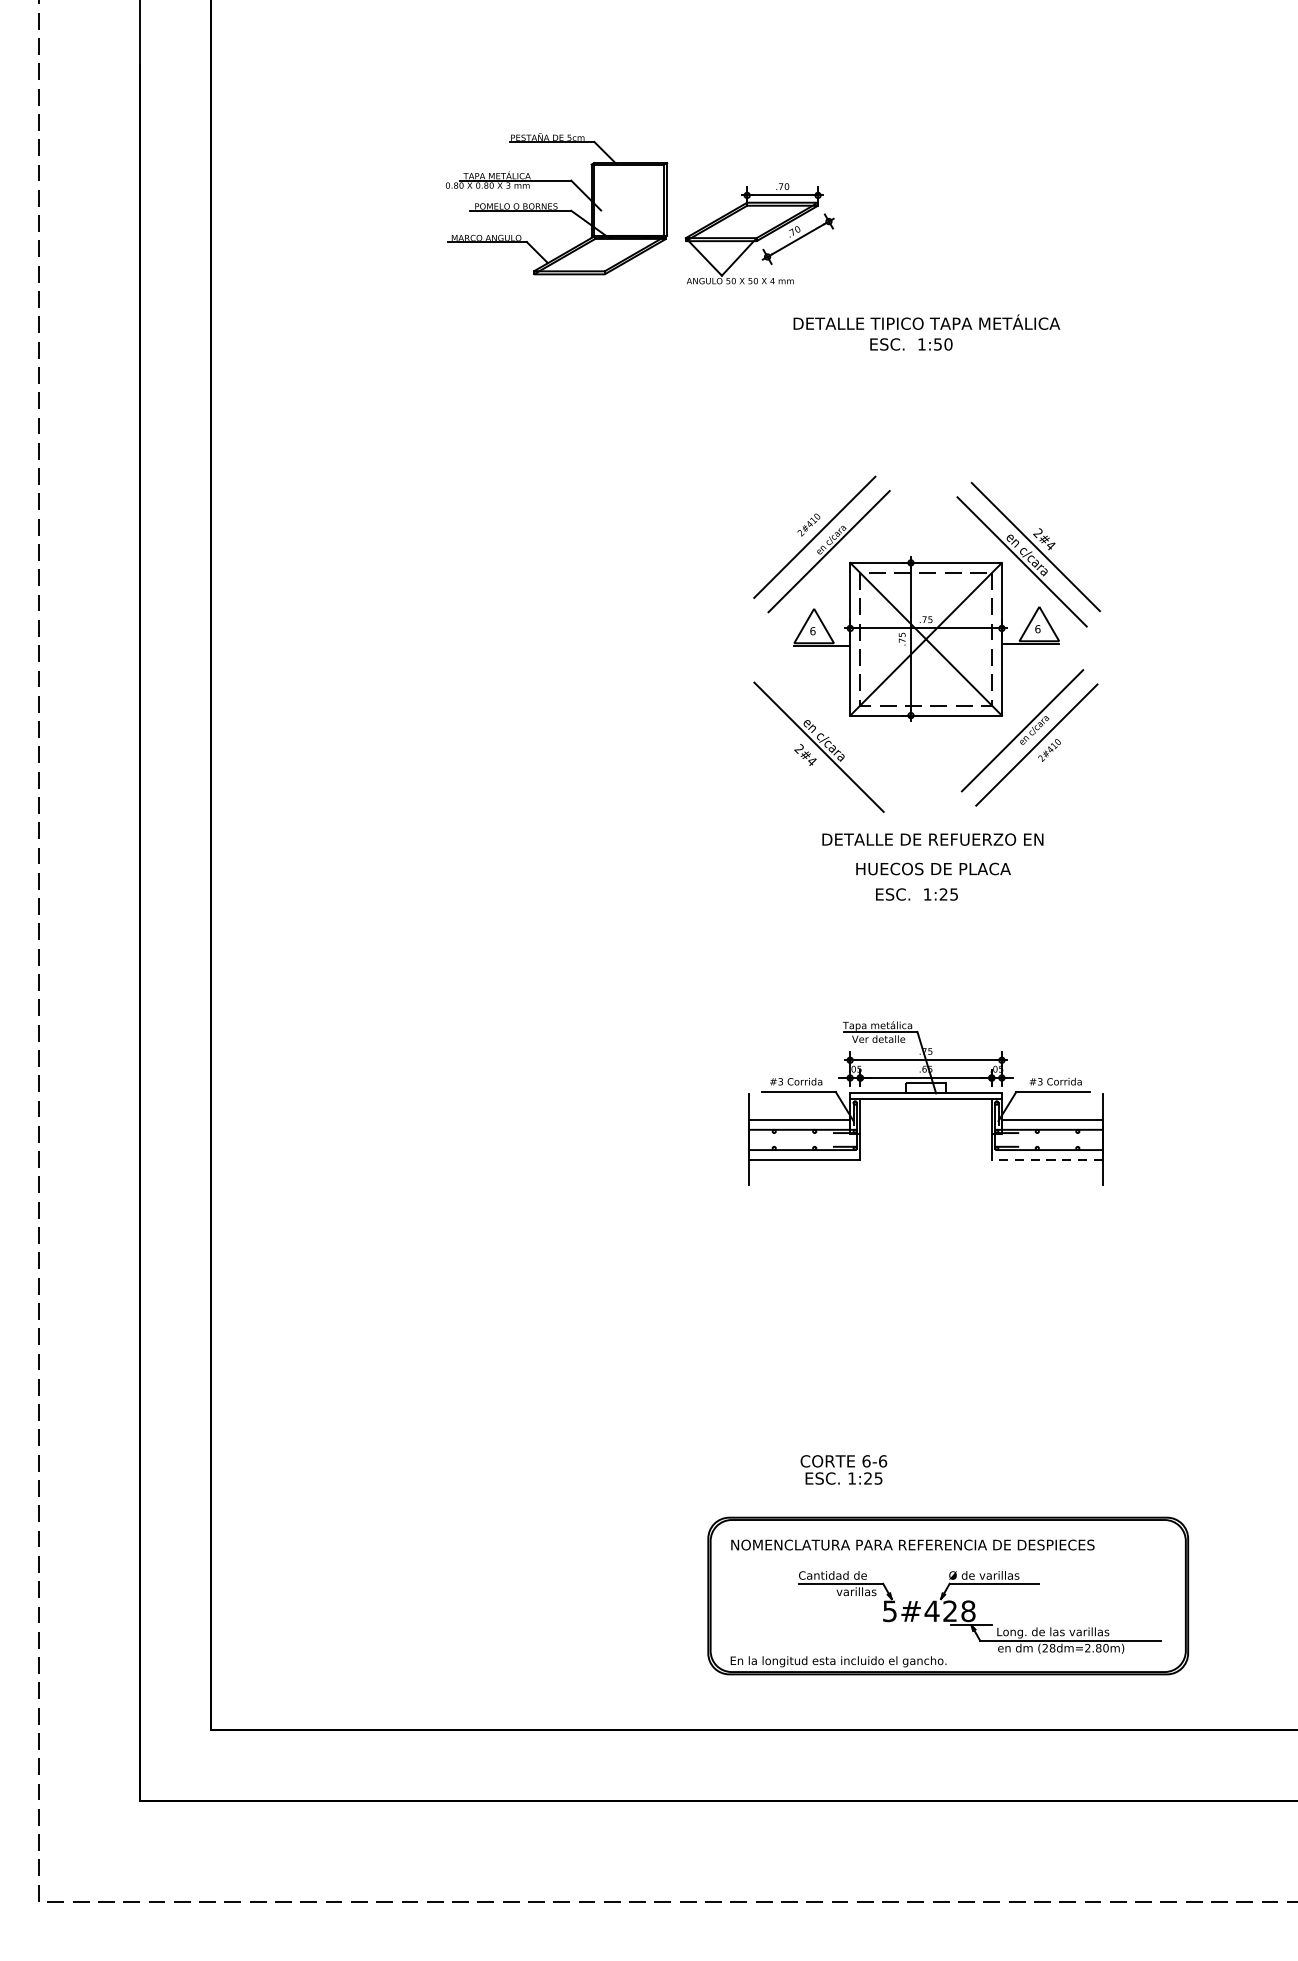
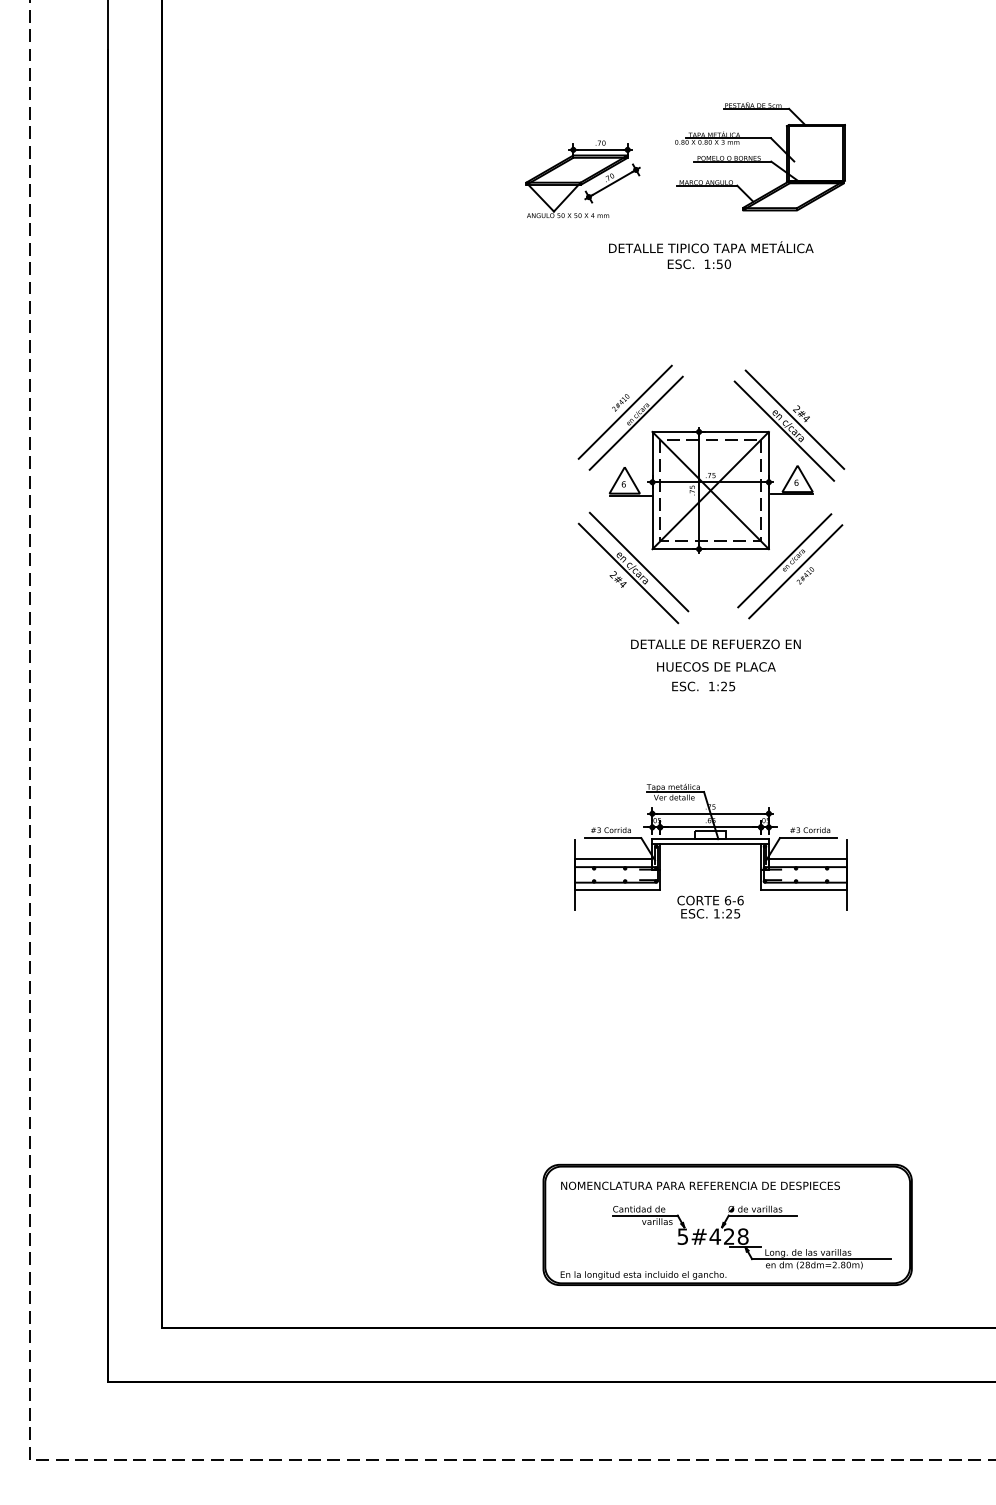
part: (557, 204) -> (760, 156), moved
line: (832, 731) -> (638, 561), added
line: (1047, 1160) -> (803, 890), dashed -> solid
text: (843, 1469) -> (710, 906), moved

